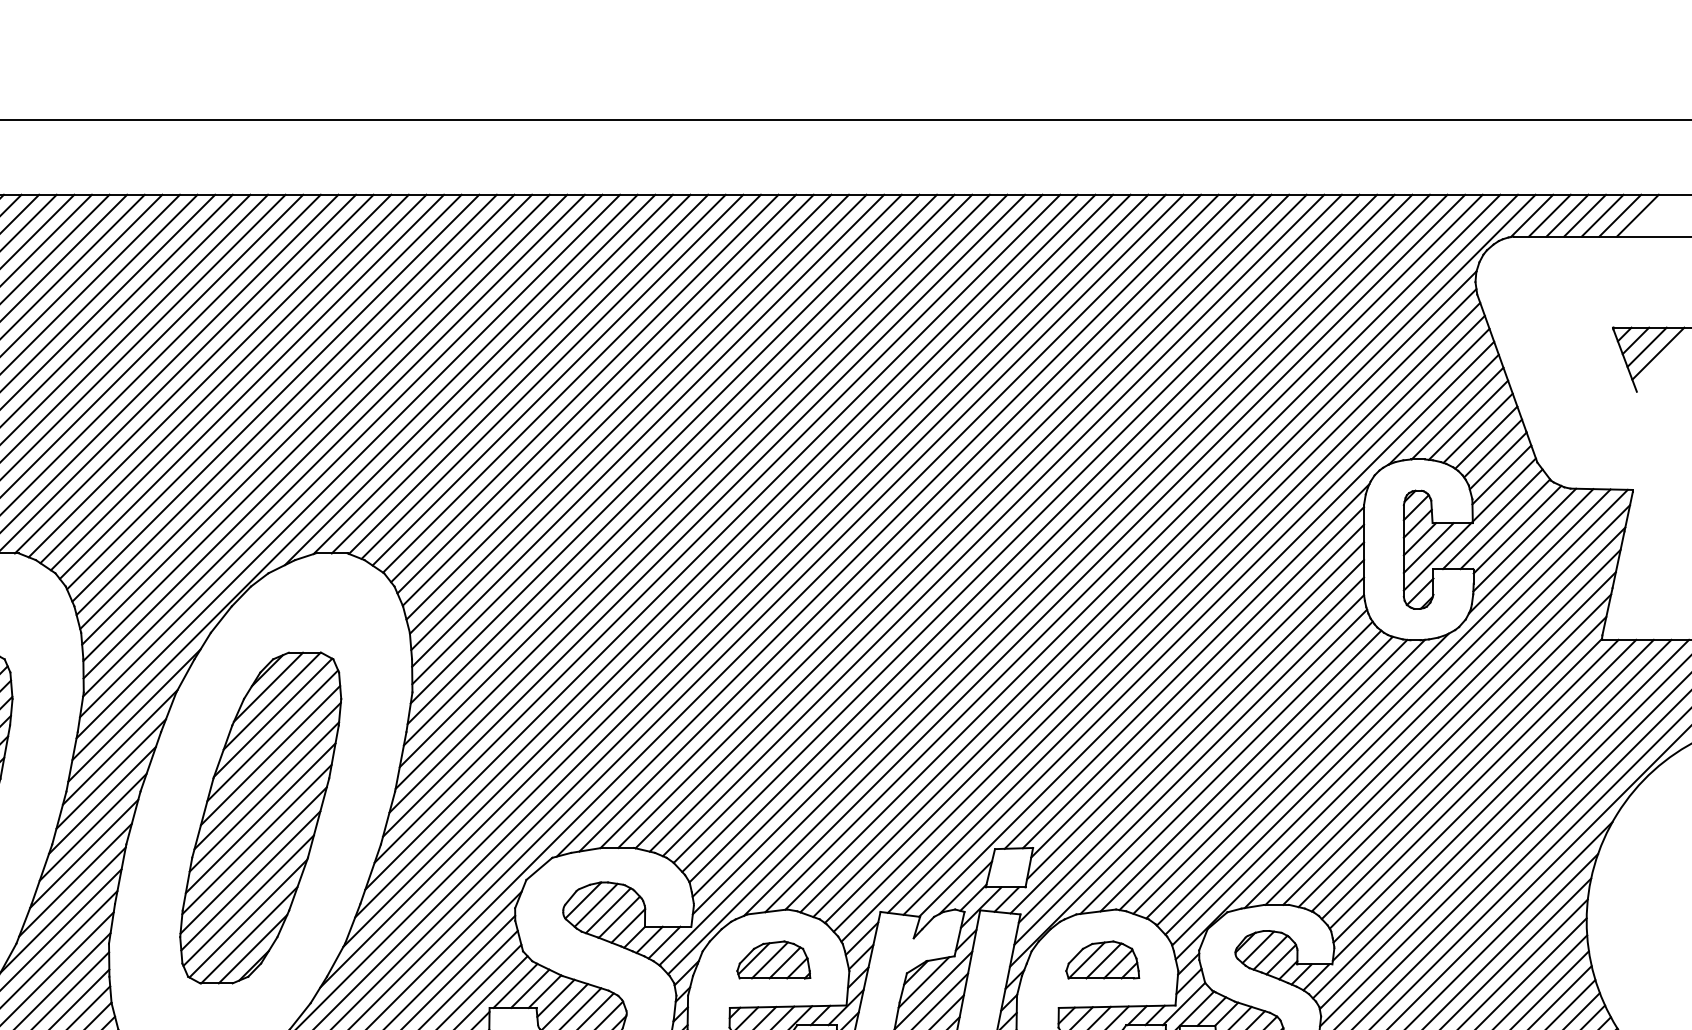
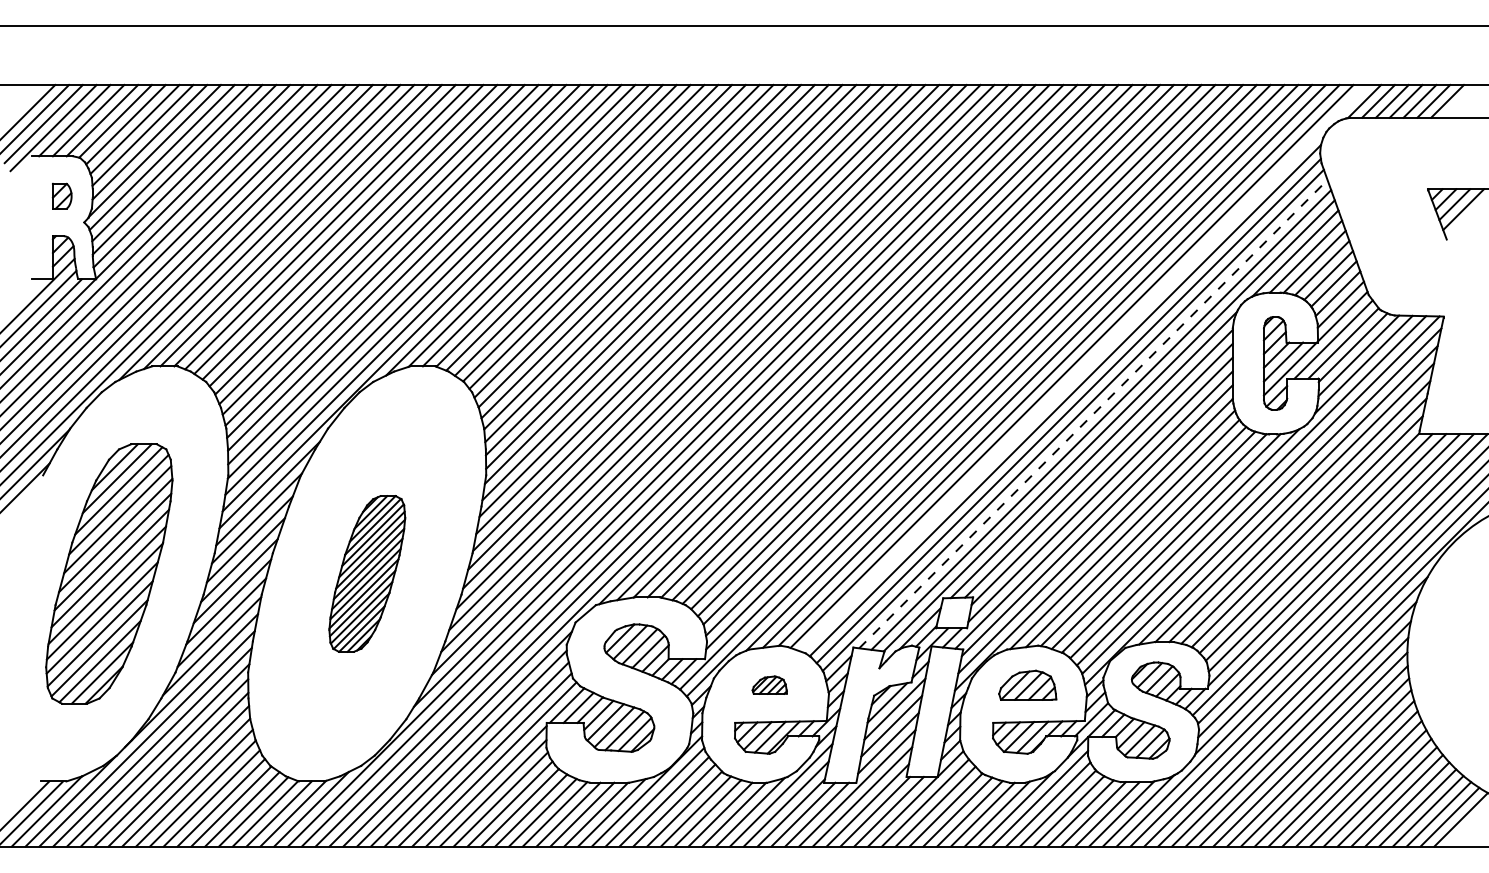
line: (1173, 554) -> (1083, 367), removed
line: (1186, 613) -> (1093, 413), solid -> dashed
part: (261, 817) -> (367, 573), size x0.6
part: (773, 958) -> (769, 684), size x0.6

